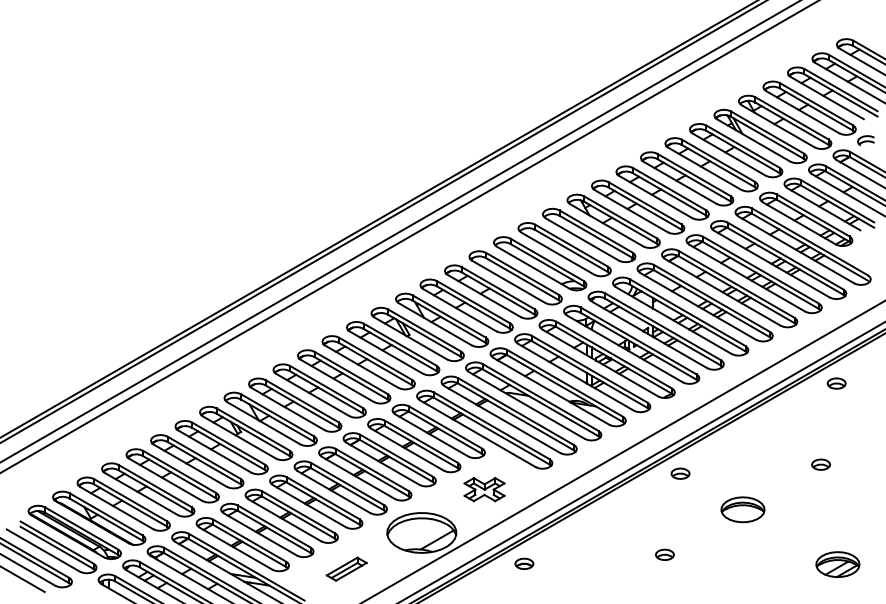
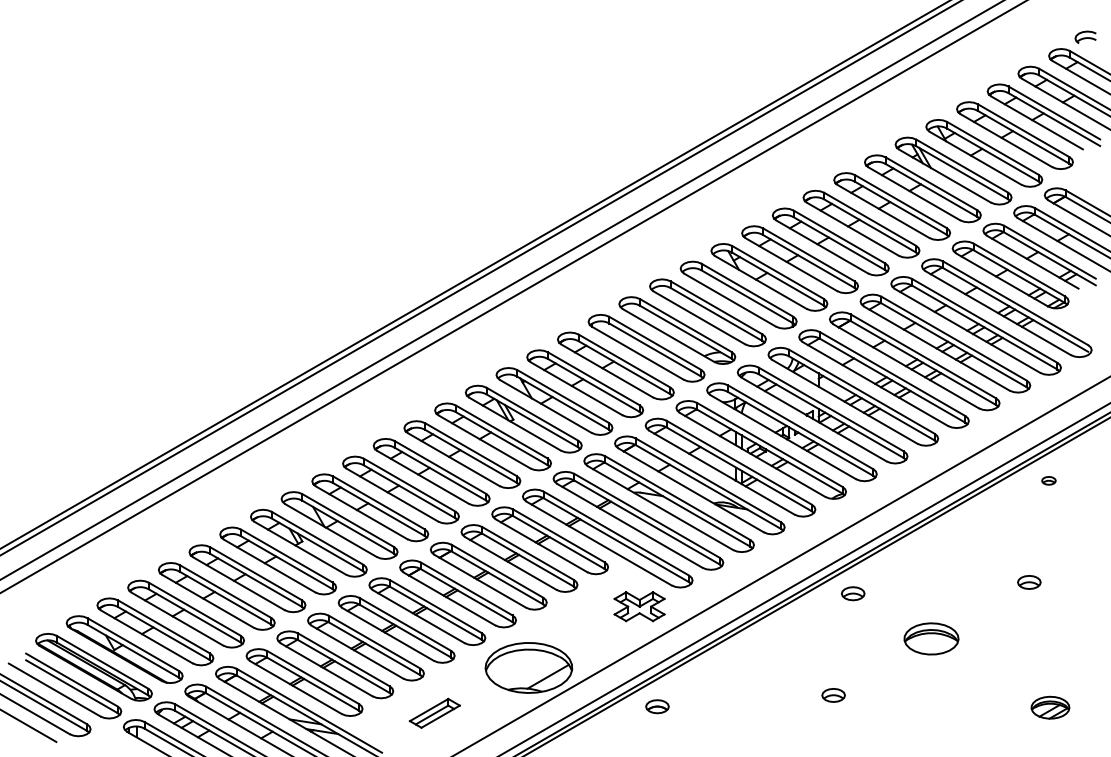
part: (865, 140) -> (1085, 36), moved
part: (836, 383) -> (1048, 480), size x0.6
part: (484, 489) -> (639, 606), moved
part: (837, 564) -> (1050, 707), size x0.7

